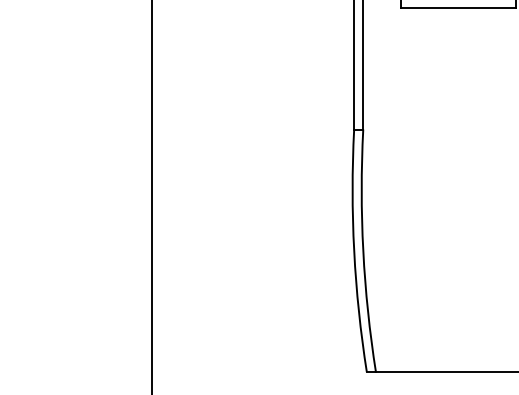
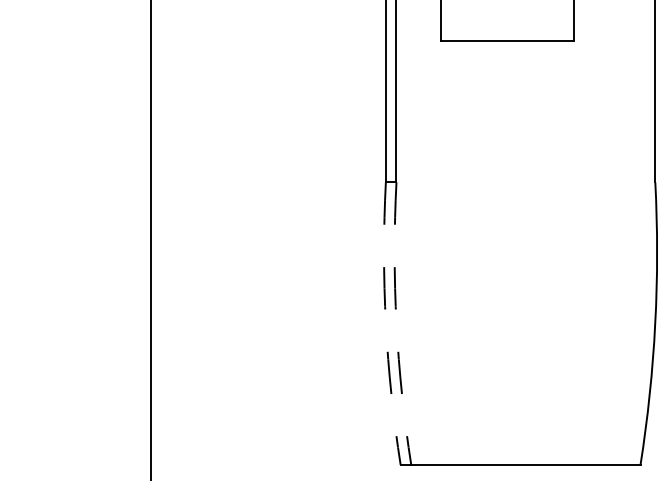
arc: (353, 251) -> (385, 324), solid -> dashed
arc: (363, 251) -> (396, 324), solid -> dashed

